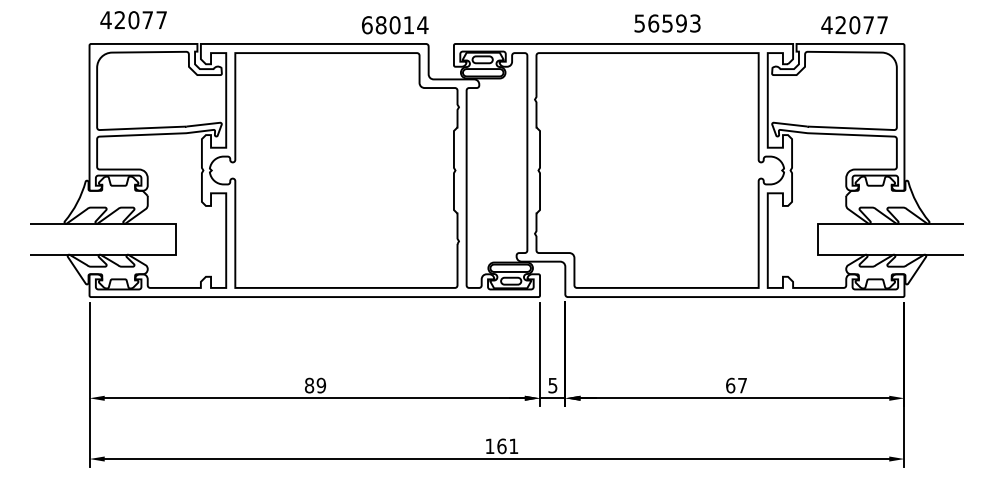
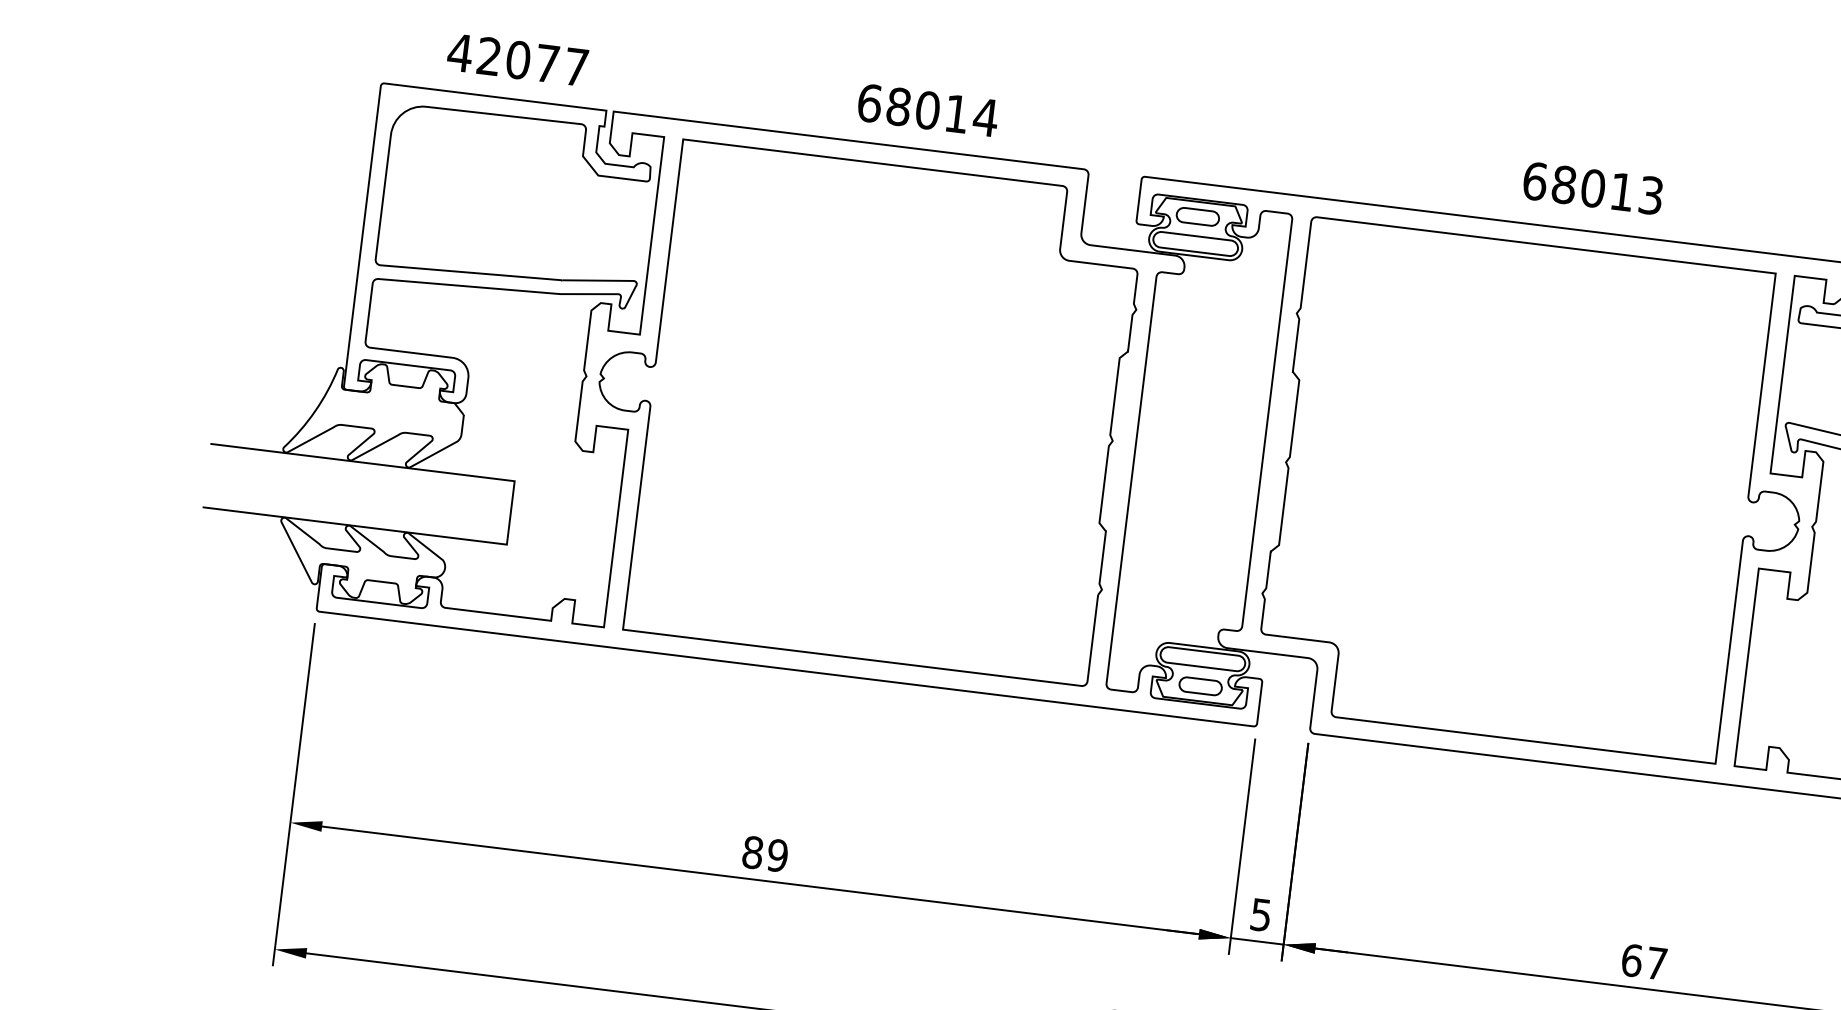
text: (133, 20) -> (517, 60), moved
text: (660, 23) -> (1578, 186), 56593 -> 68013
text: (395, 25) -> (928, 111), moved

